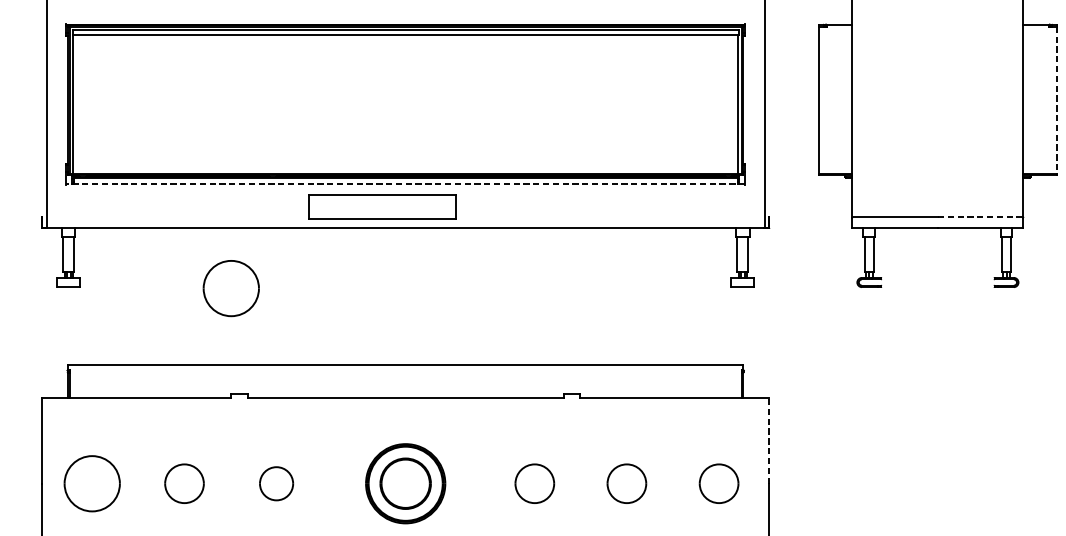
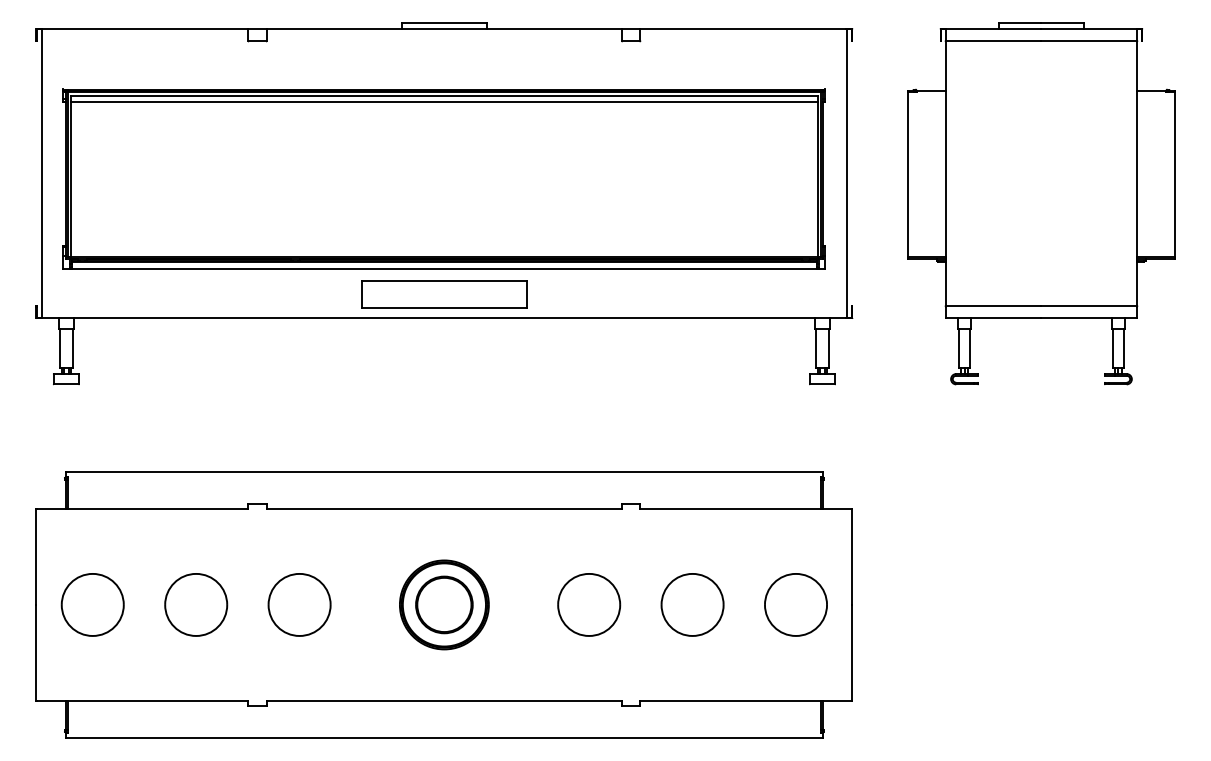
line: (1056, 100) -> (1174, 175), dashed -> solid
line: (405, 183) -> (444, 268), dashed -> solid
part: (382, 207) -> (444, 294), moved
line: (980, 216) -> (1089, 305), dashed -> solid
part: (231, 288) -> (248, 385), removed
line: (769, 440) -> (852, 556), dashed -> solid
part: (184, 483) -> (196, 604), size x1.43
part: (276, 483) -> (299, 604), size x1.67
part: (535, 483) -> (589, 604), size x1.43
part: (626, 483) -> (692, 604), size x1.43
part: (718, 483) -> (795, 604), size x1.43

